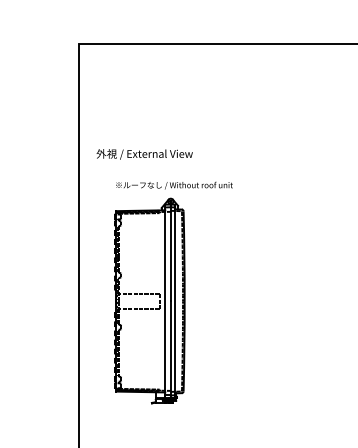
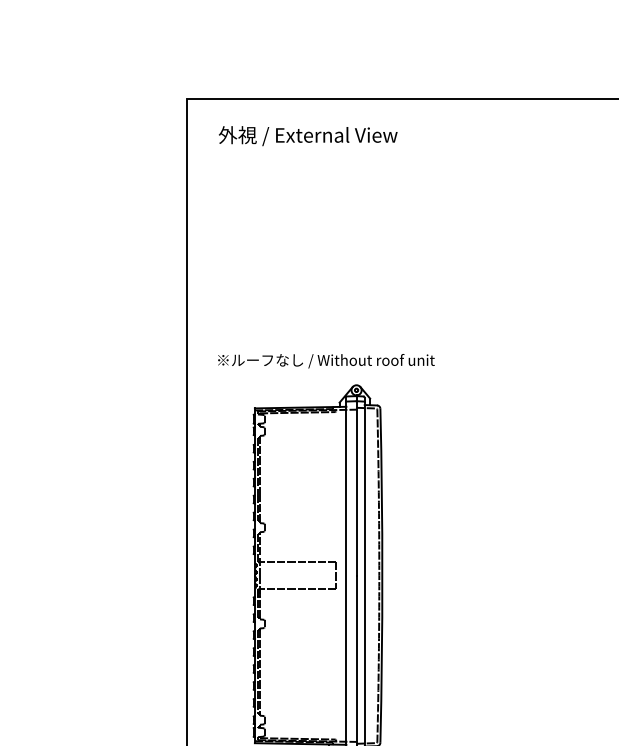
text: (144, 154) -> (307, 136), moved
text: (174, 185) -> (326, 360), moved

